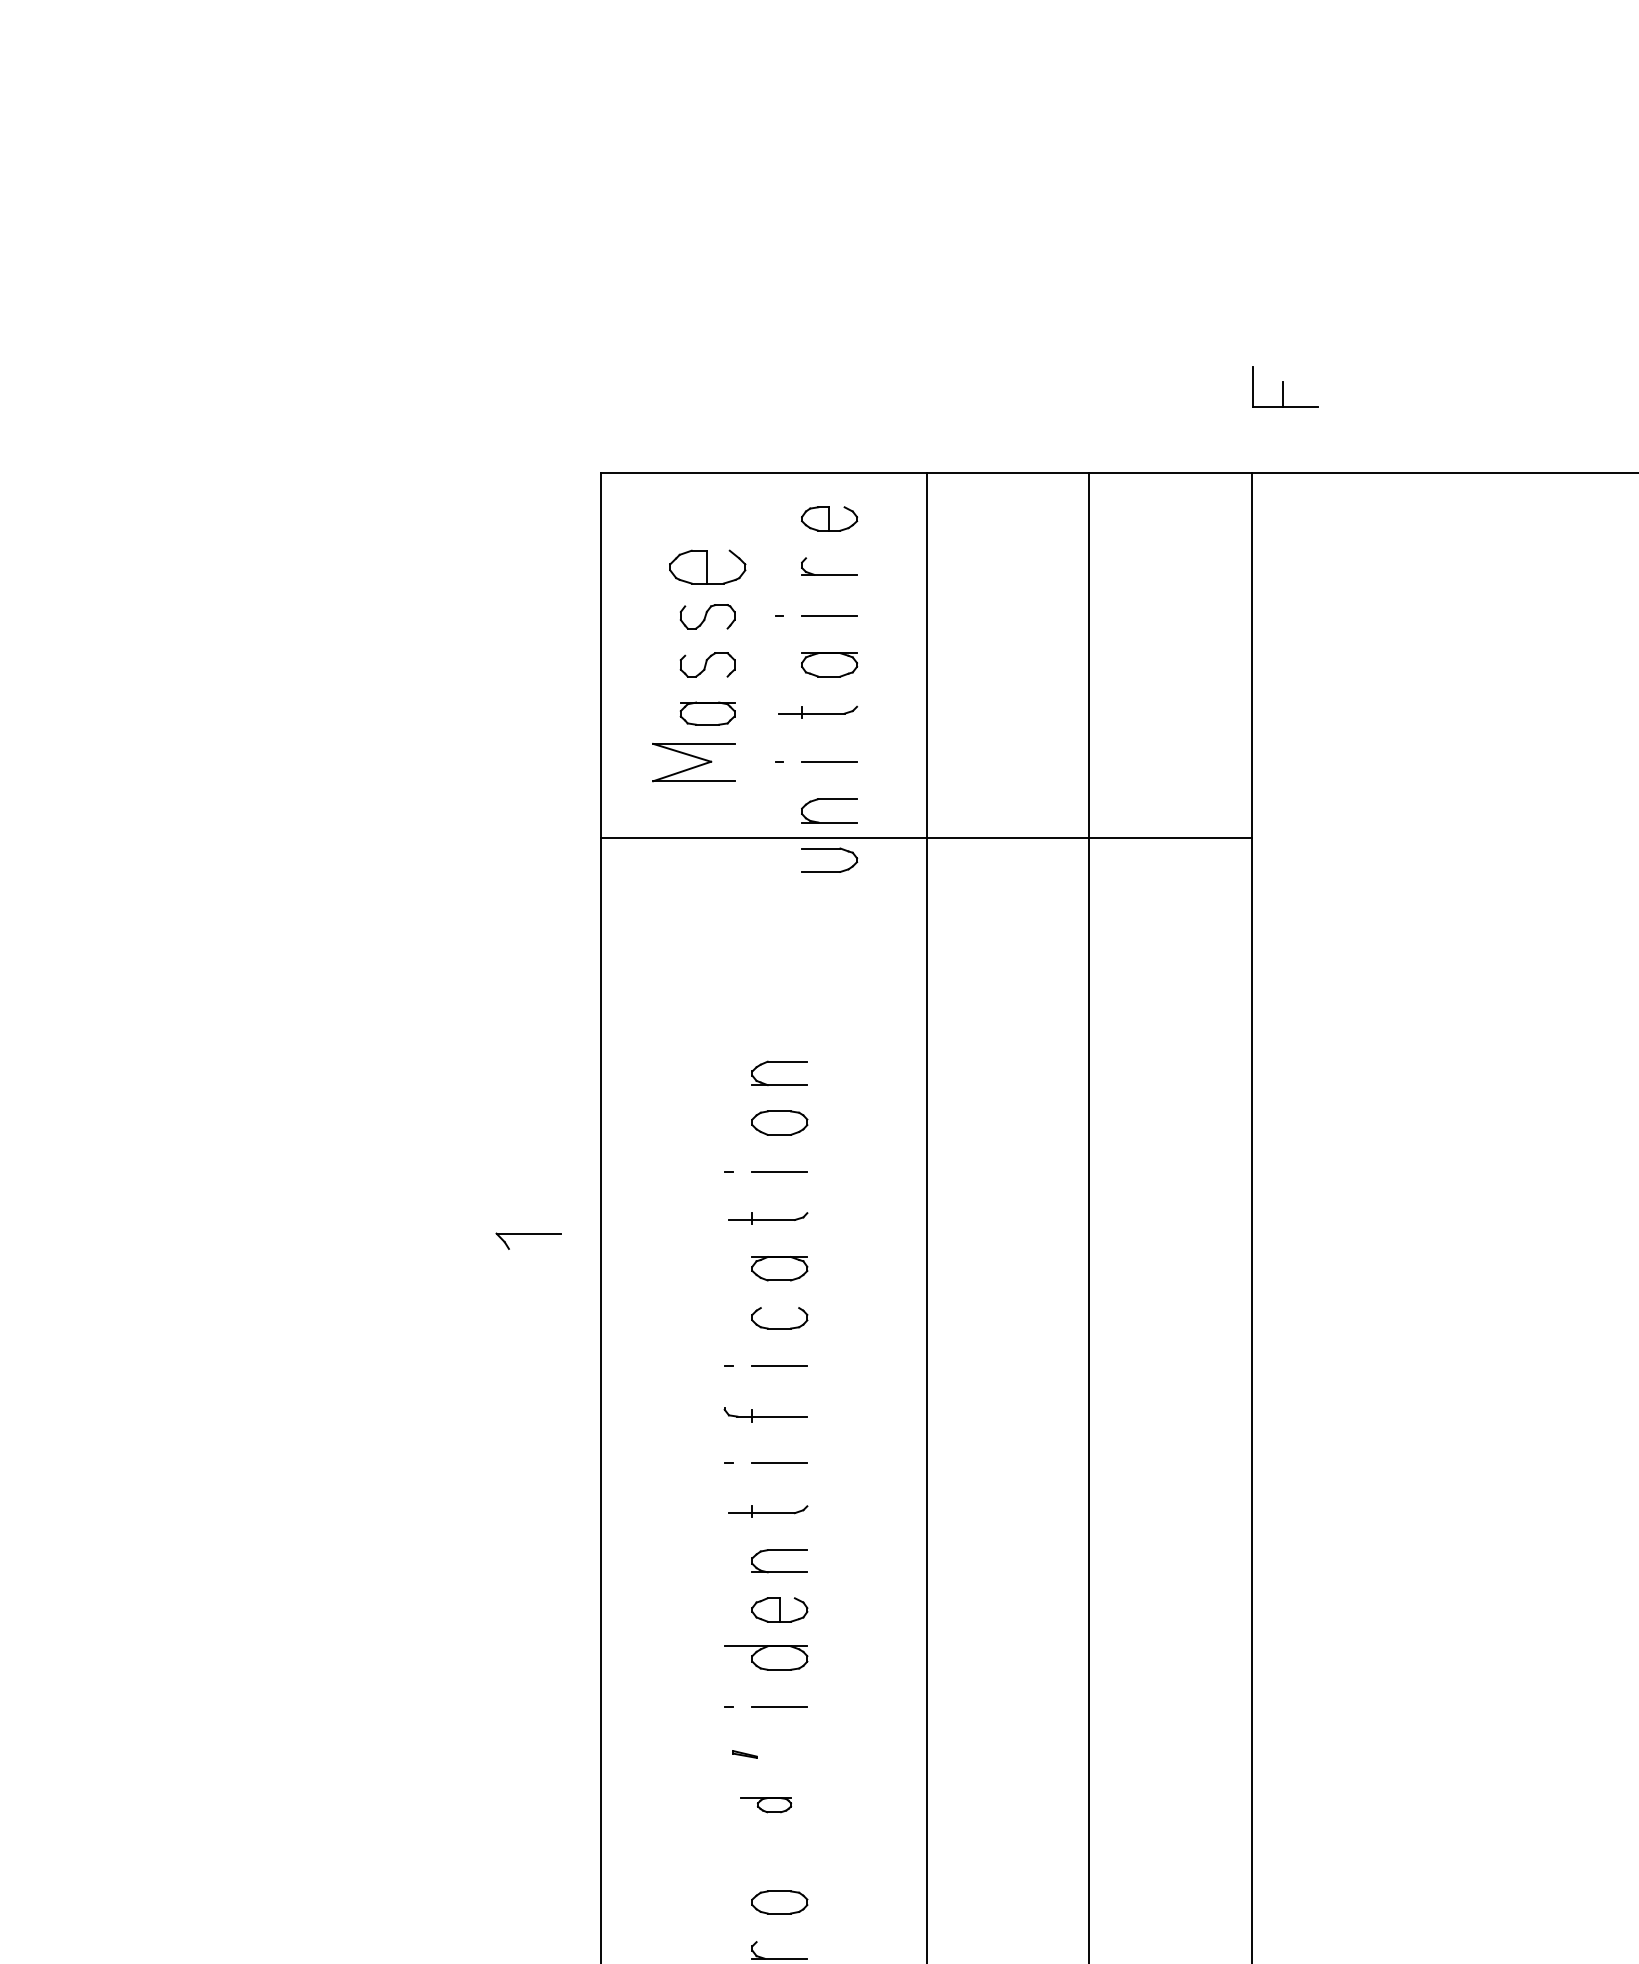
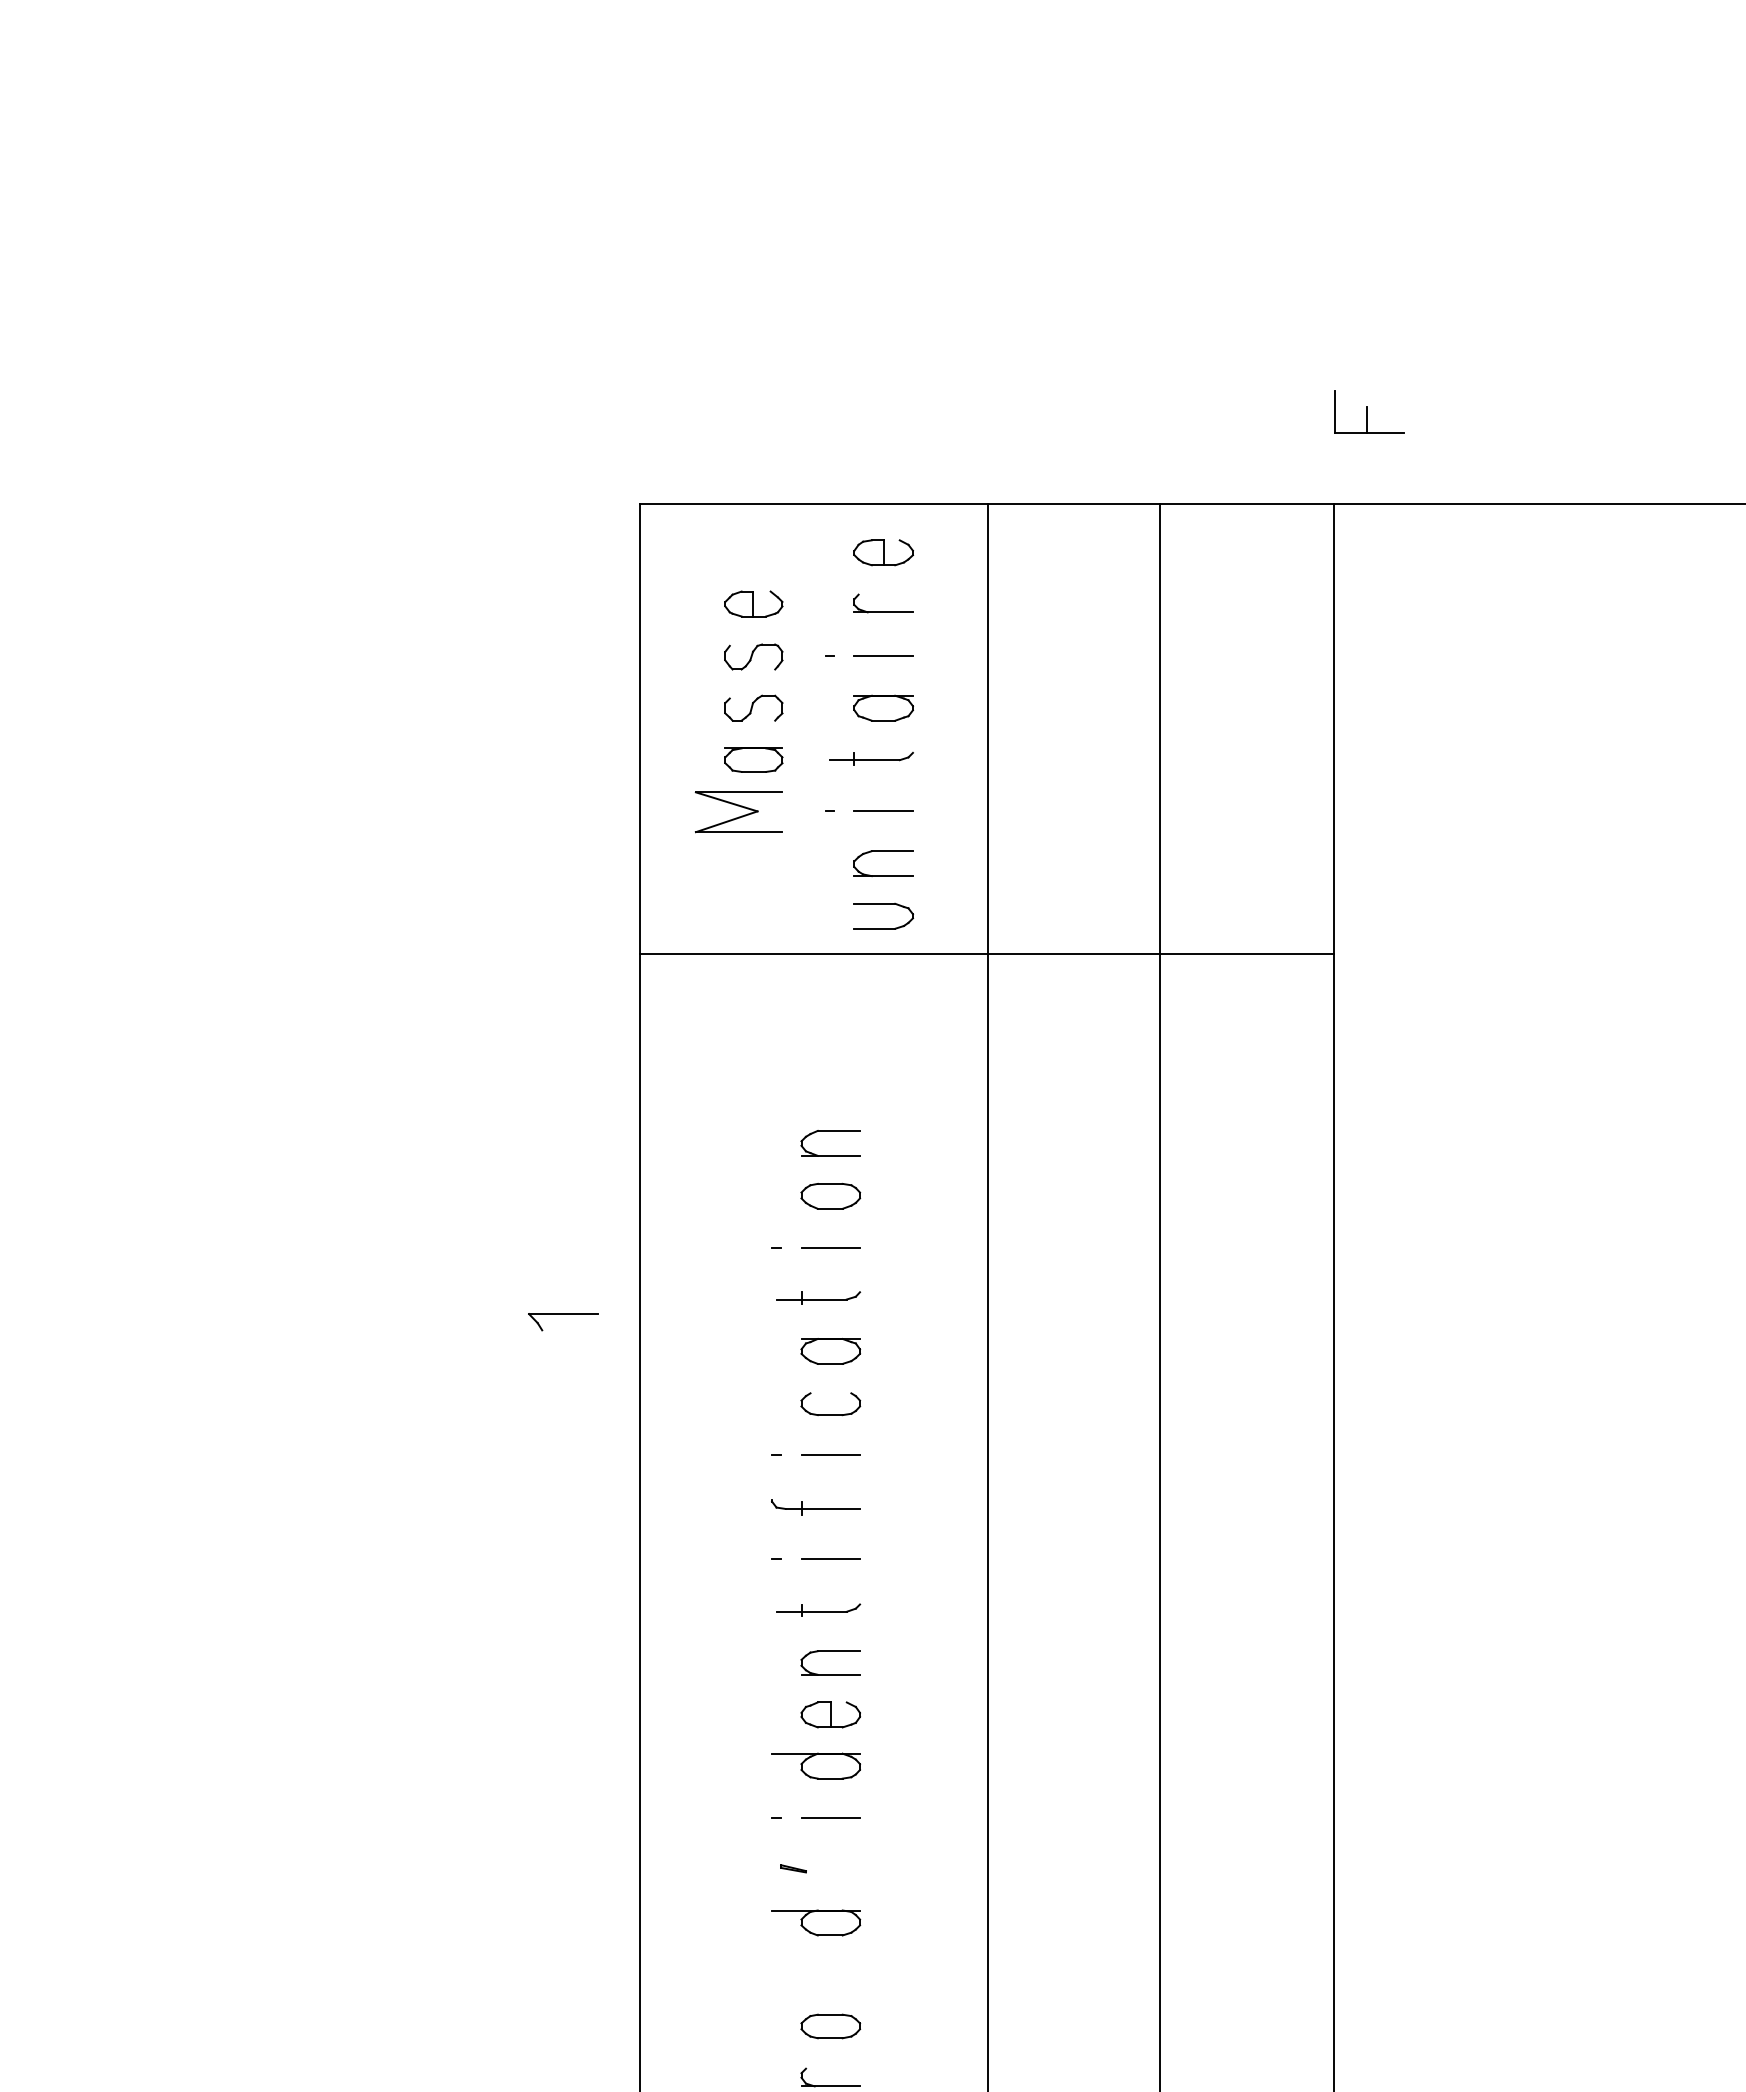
part: (707, 566) -> (753, 603), size x0.71
line: (925, 838) -> (985, 953), moved
part: (766, 1804) -> (816, 1922), size x1.67

